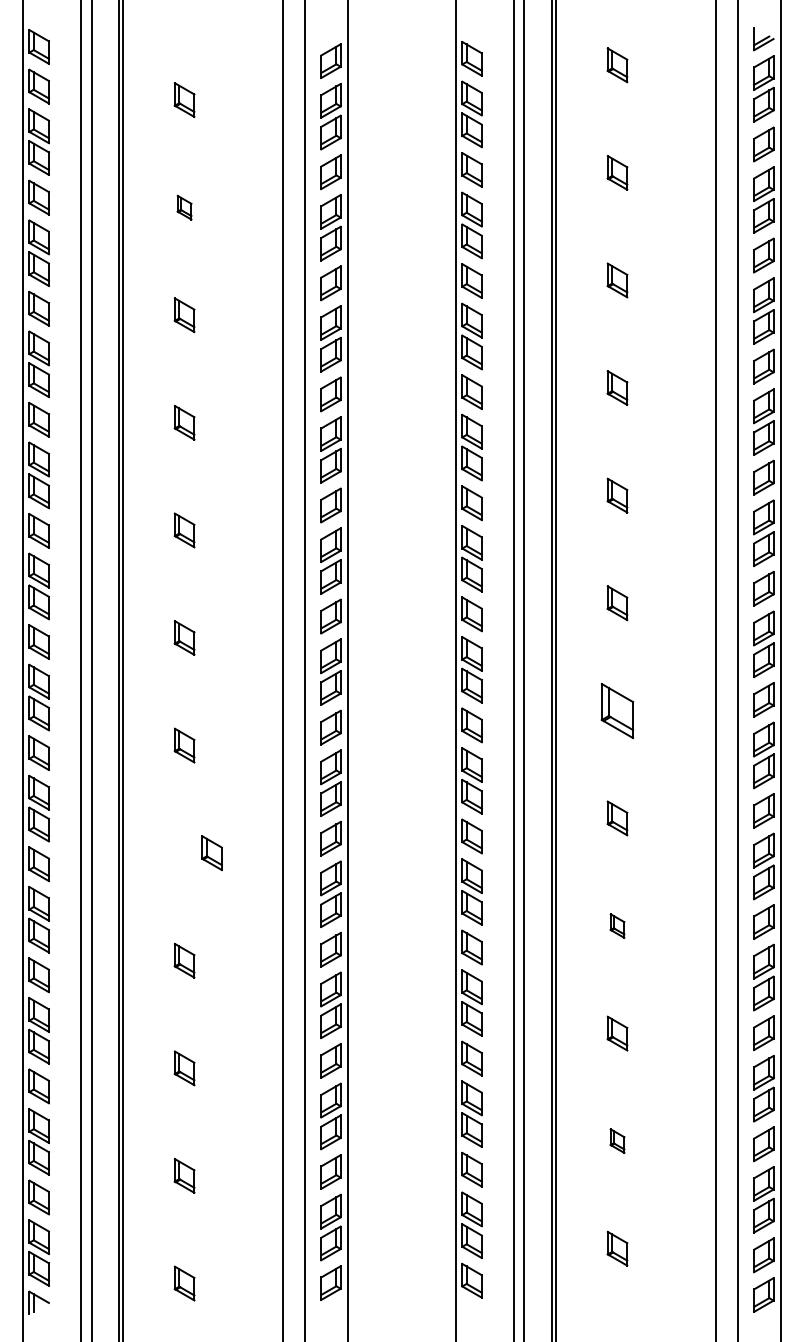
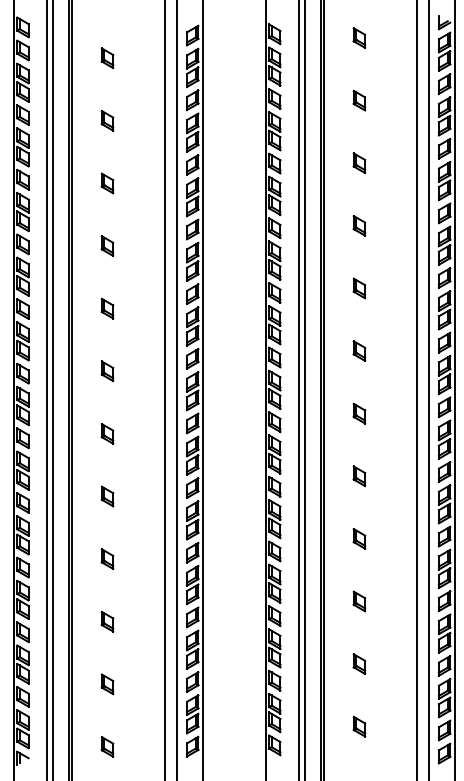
part: (184, 207) -> (107, 120), size x1.43
part: (617, 710) -> (359, 413), size x0.62
part: (212, 853) -> (107, 496), moved
part: (617, 925) -> (359, 538), size x1.43
part: (617, 1140) -> (359, 663), size x1.43

